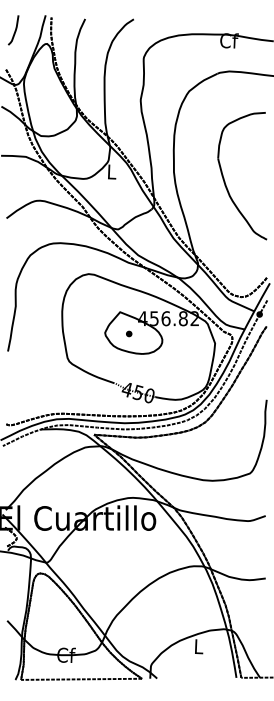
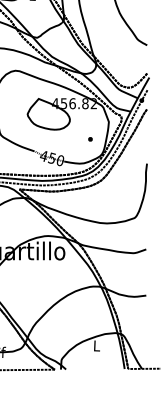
part: (129, 333) -> (90, 139), moved

